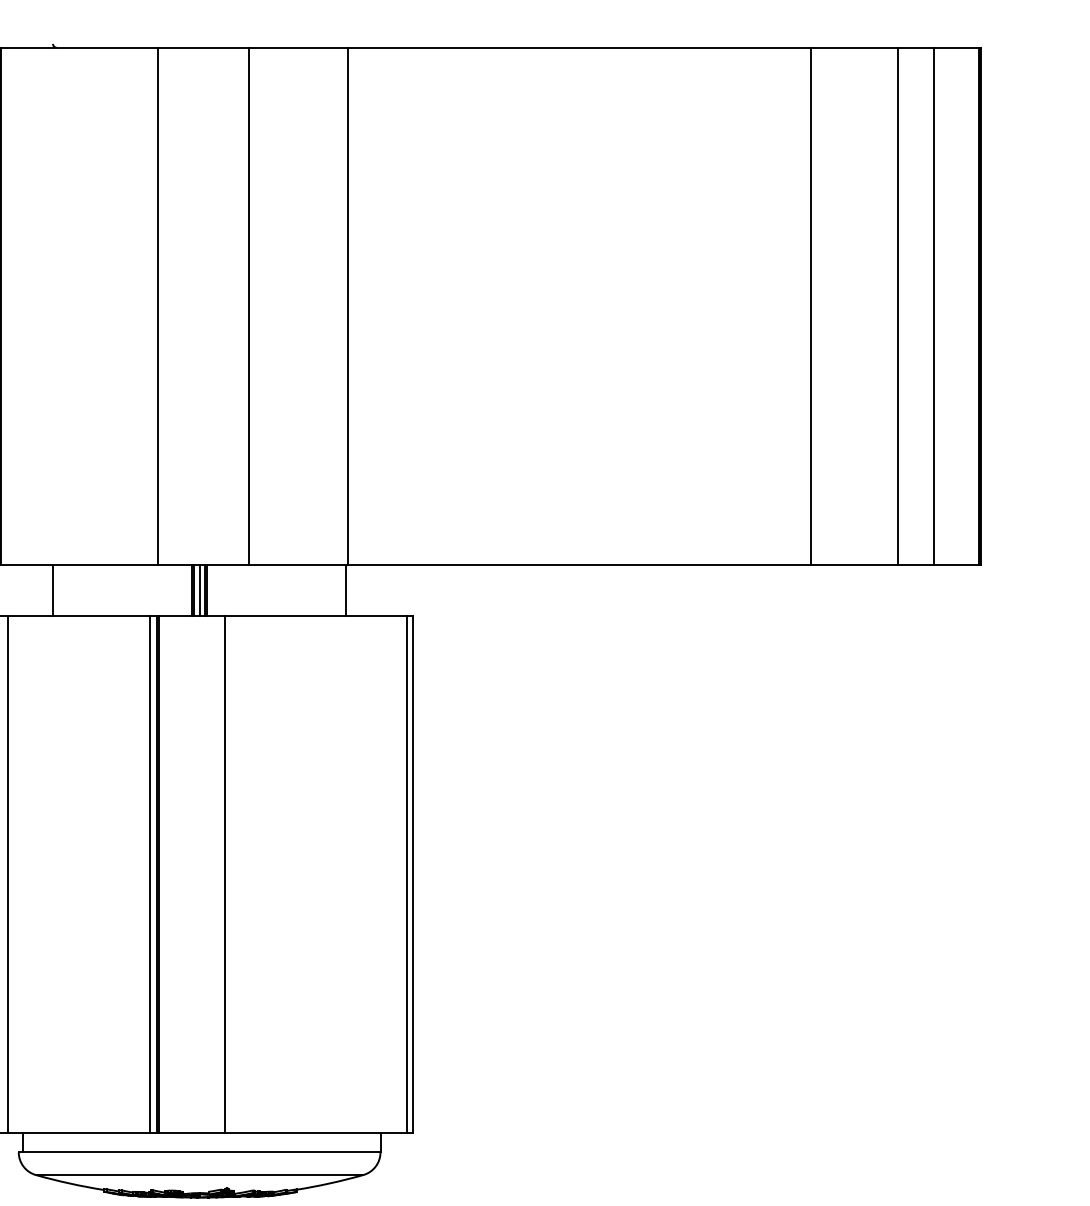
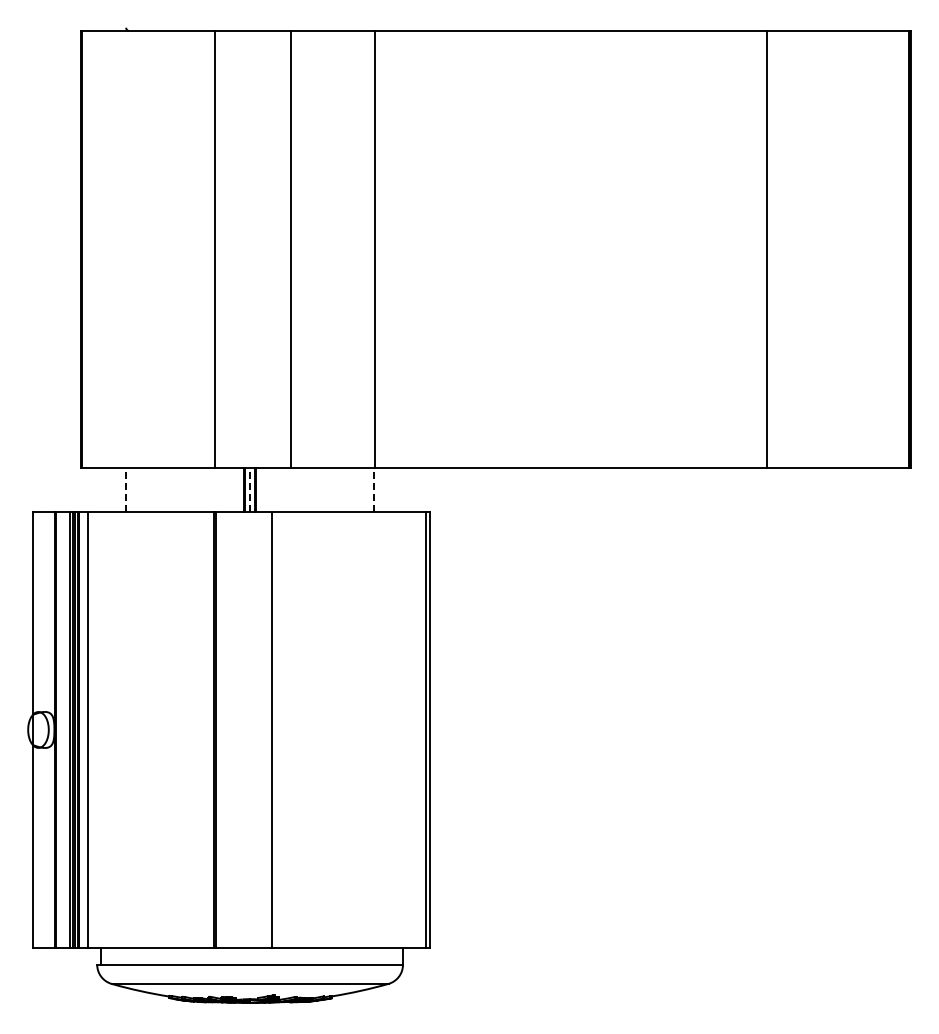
line: (898, 306) -> (840, 249), removed
line: (933, 306) -> (870, 249), removed
line: (53, 590) -> (126, 489), solid -> dashed
line: (200, 590) -> (250, 489), solid -> dashed
line: (346, 590) -> (374, 489), solid -> dashed
line: (150, 874) -> (208, 729), removed

